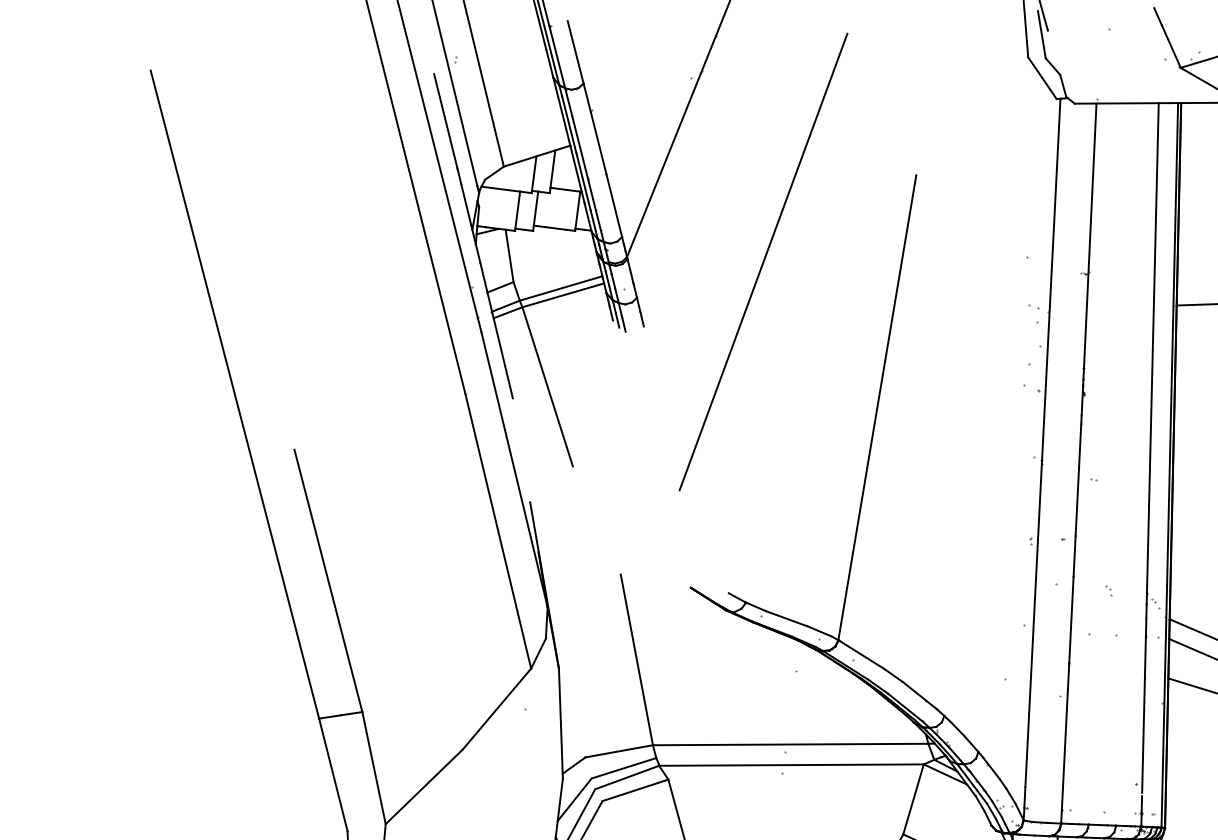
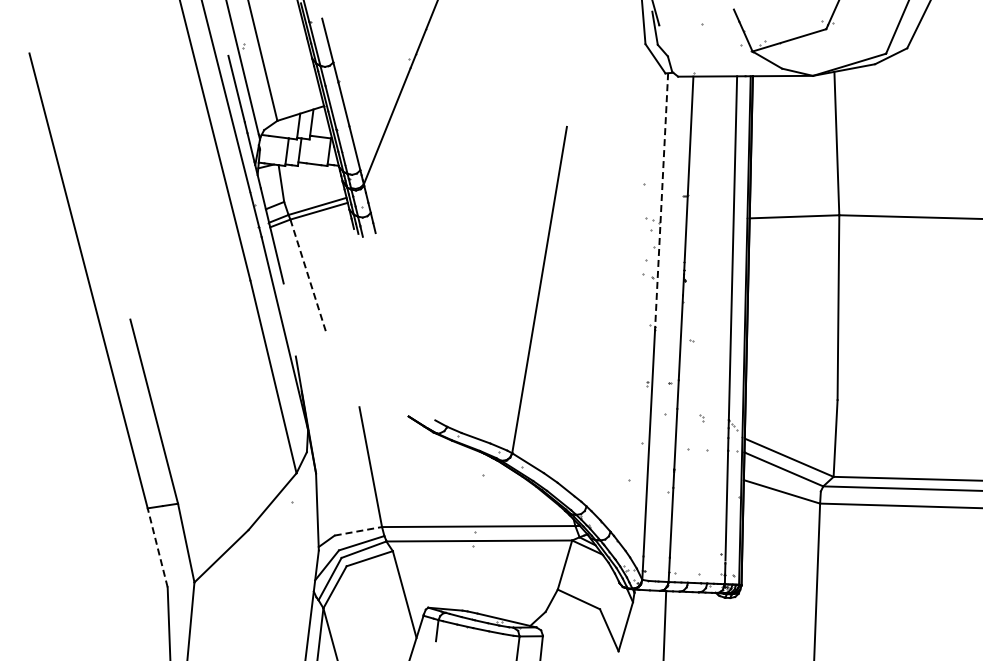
line: (763, 261) -> (459, 187), removed
line: (1051, 281) -> (661, 201), solid -> dashed
line: (548, 386) -> (308, 275), solid -> dashed
line: (619, 751) -> (358, 531), solid -> dashed
line: (333, 774) -> (157, 547), solid -> dashed

